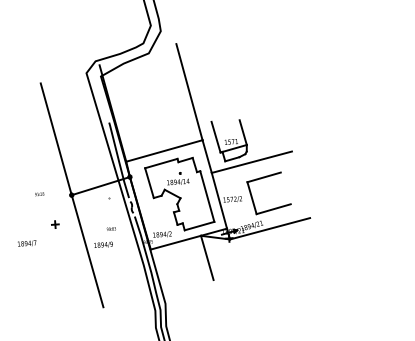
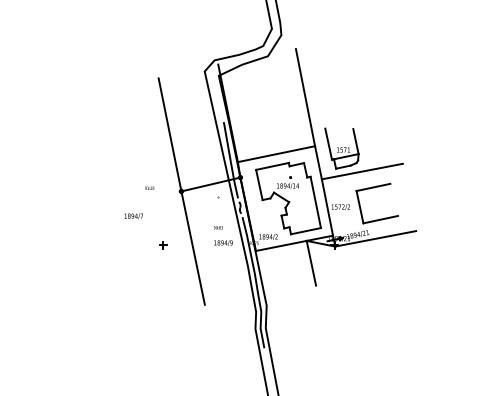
part: (55, 224) -> (163, 245), moved
text: (26, 243) -> (133, 216), moved
text: (103, 244) -> (223, 242), moved

